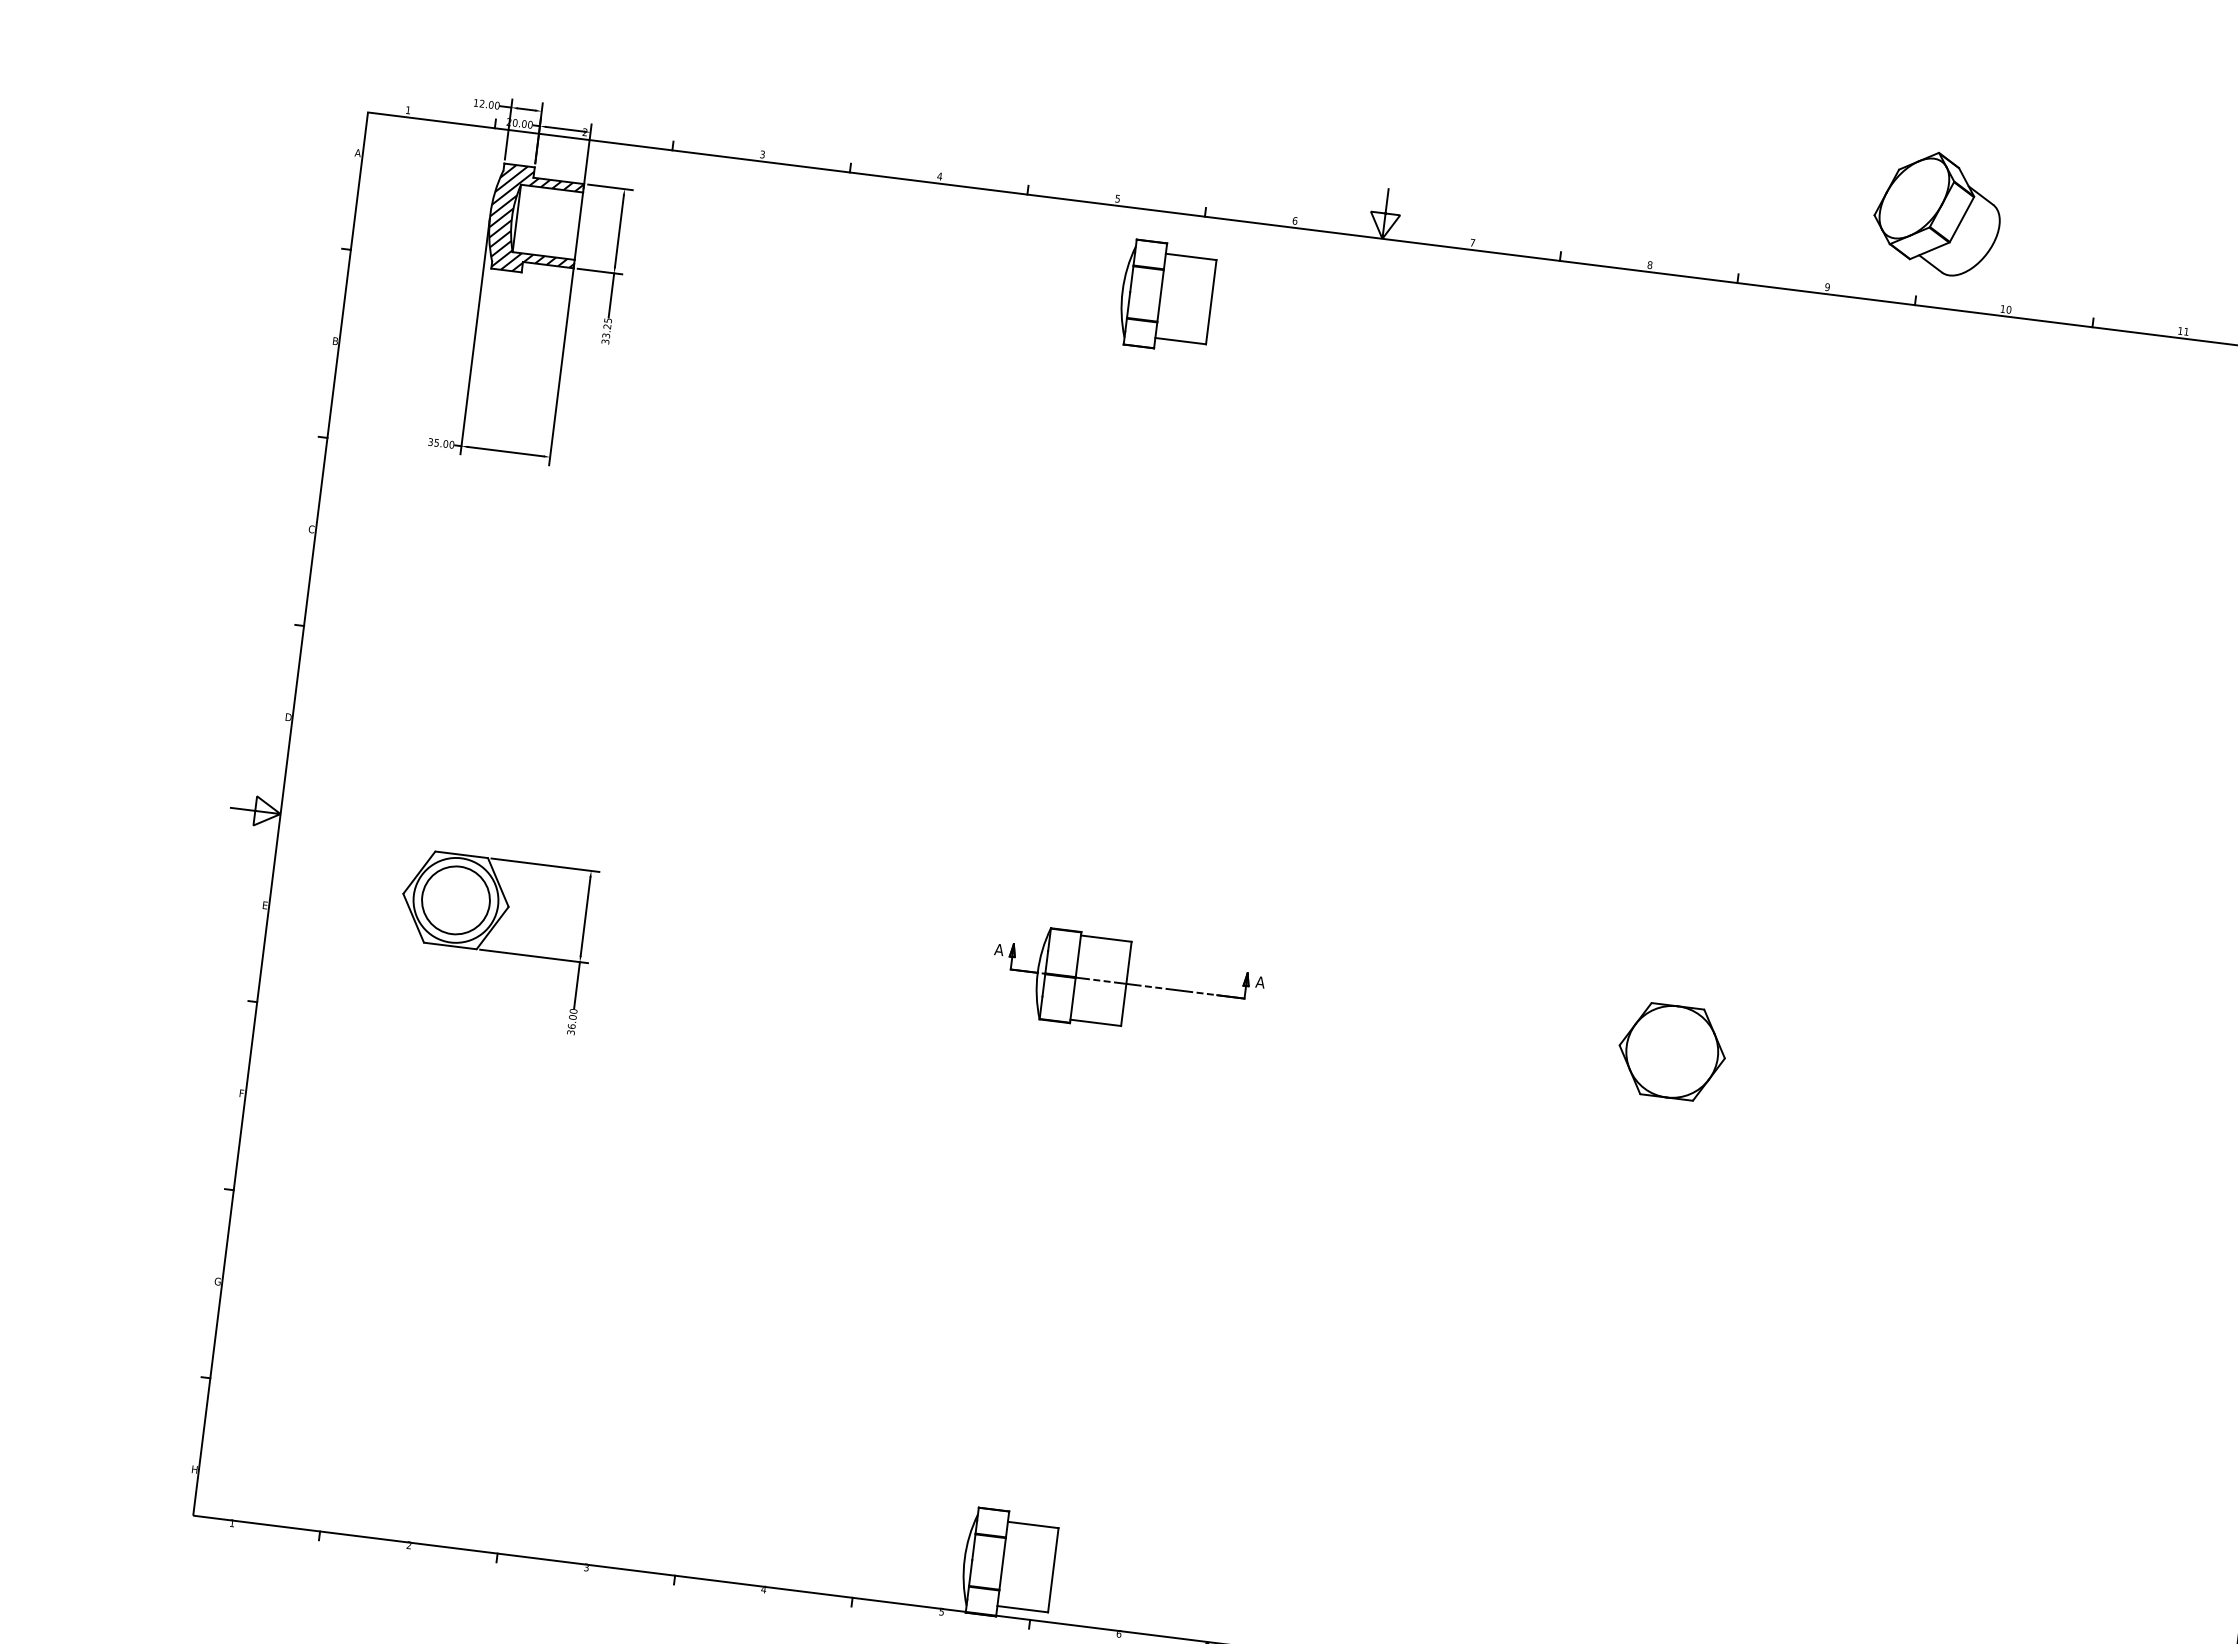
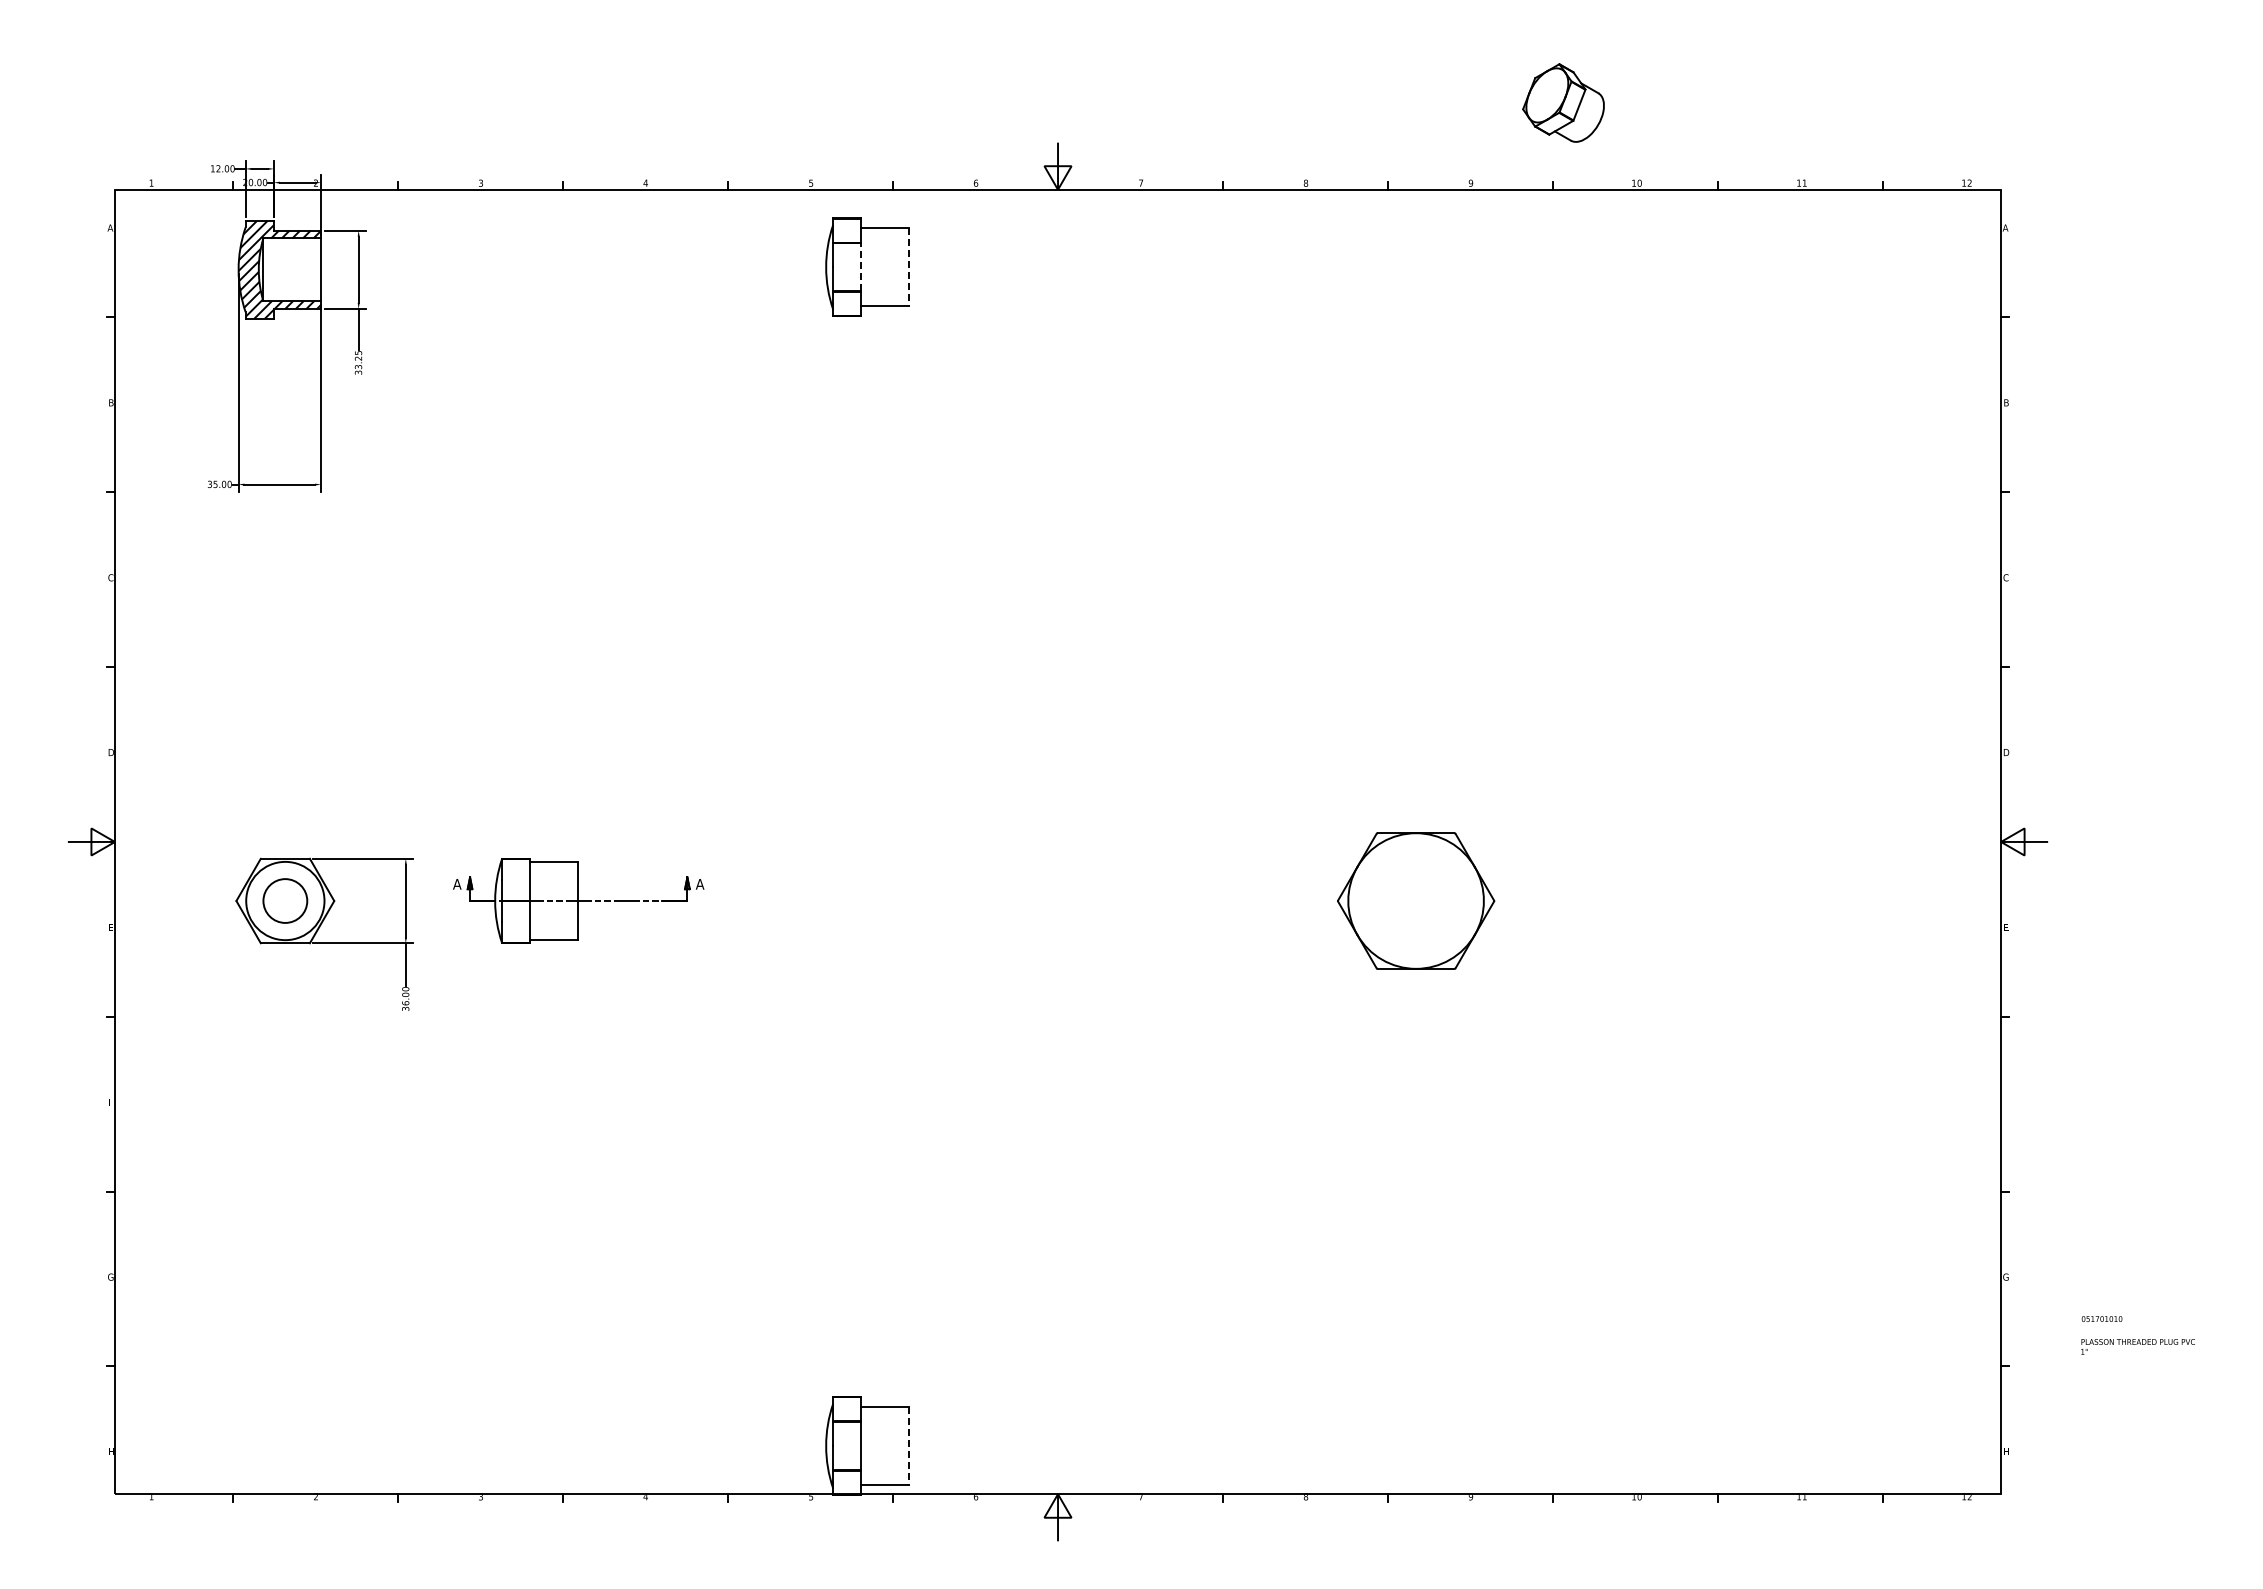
part: (1937, 212) -> (1563, 102), size x0.7
line: (1160, 296) -> (861, 267), solid -> dashed
line: (1211, 302) -> (908, 267), solid -> dashed
circle: (456, 899) -> (285, 900), size x0.7
part: (1127, 983) -> (578, 900), moved
part: (1671, 1051) -> (1415, 900), size x1.6
line: (1053, 1570) -> (908, 1446), solid -> dashed

